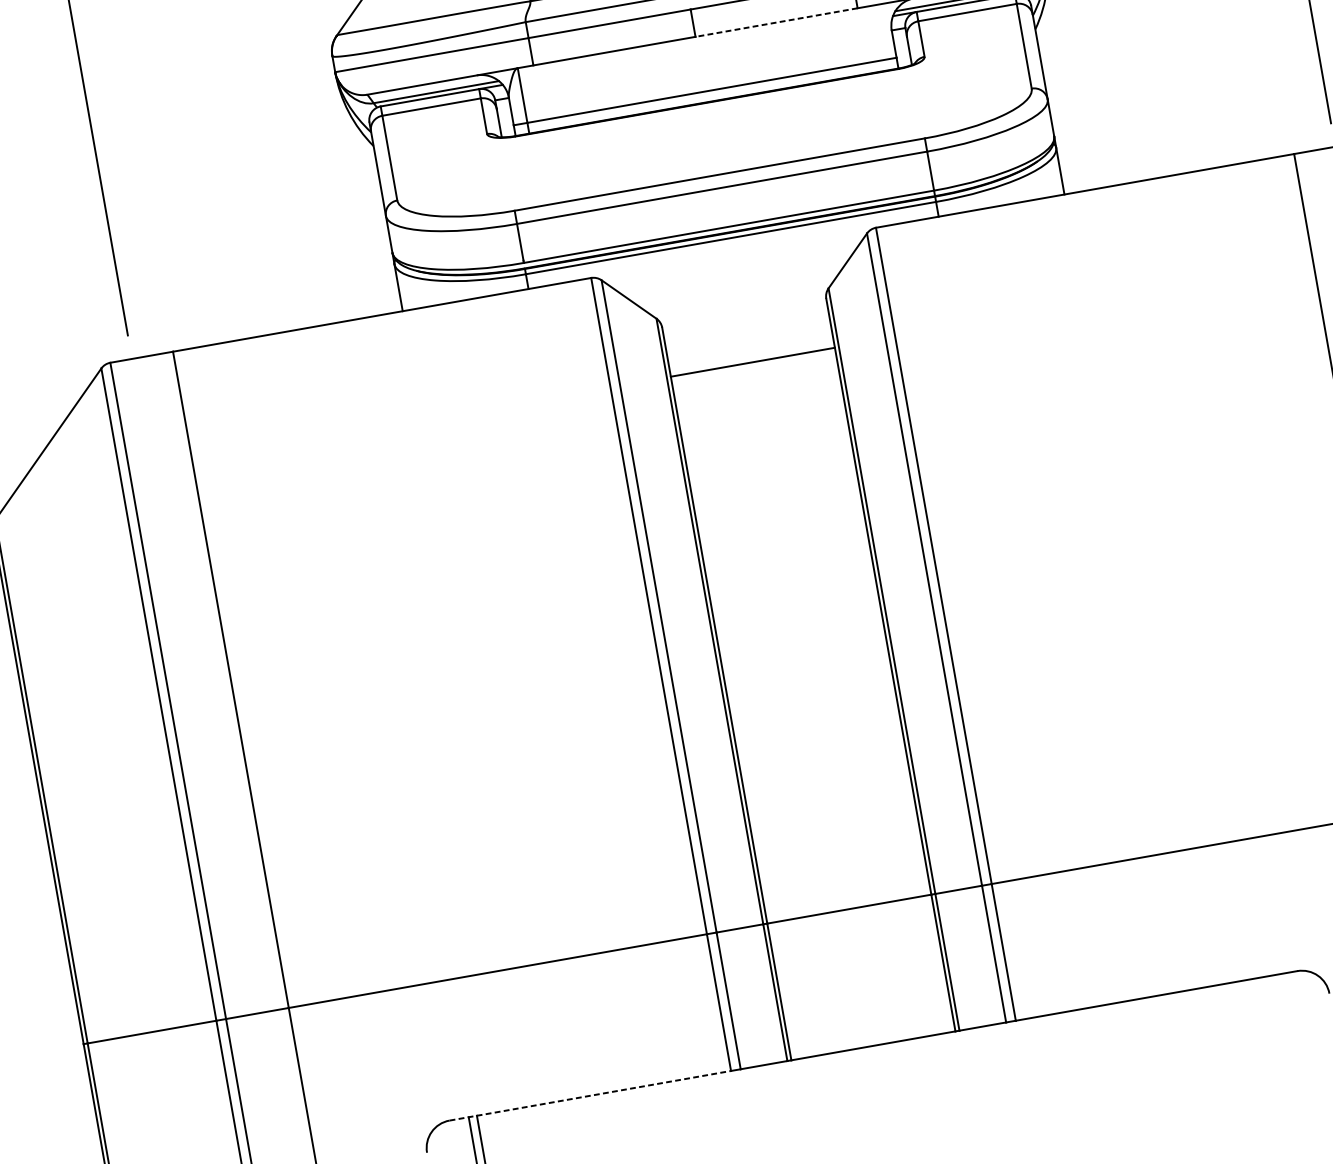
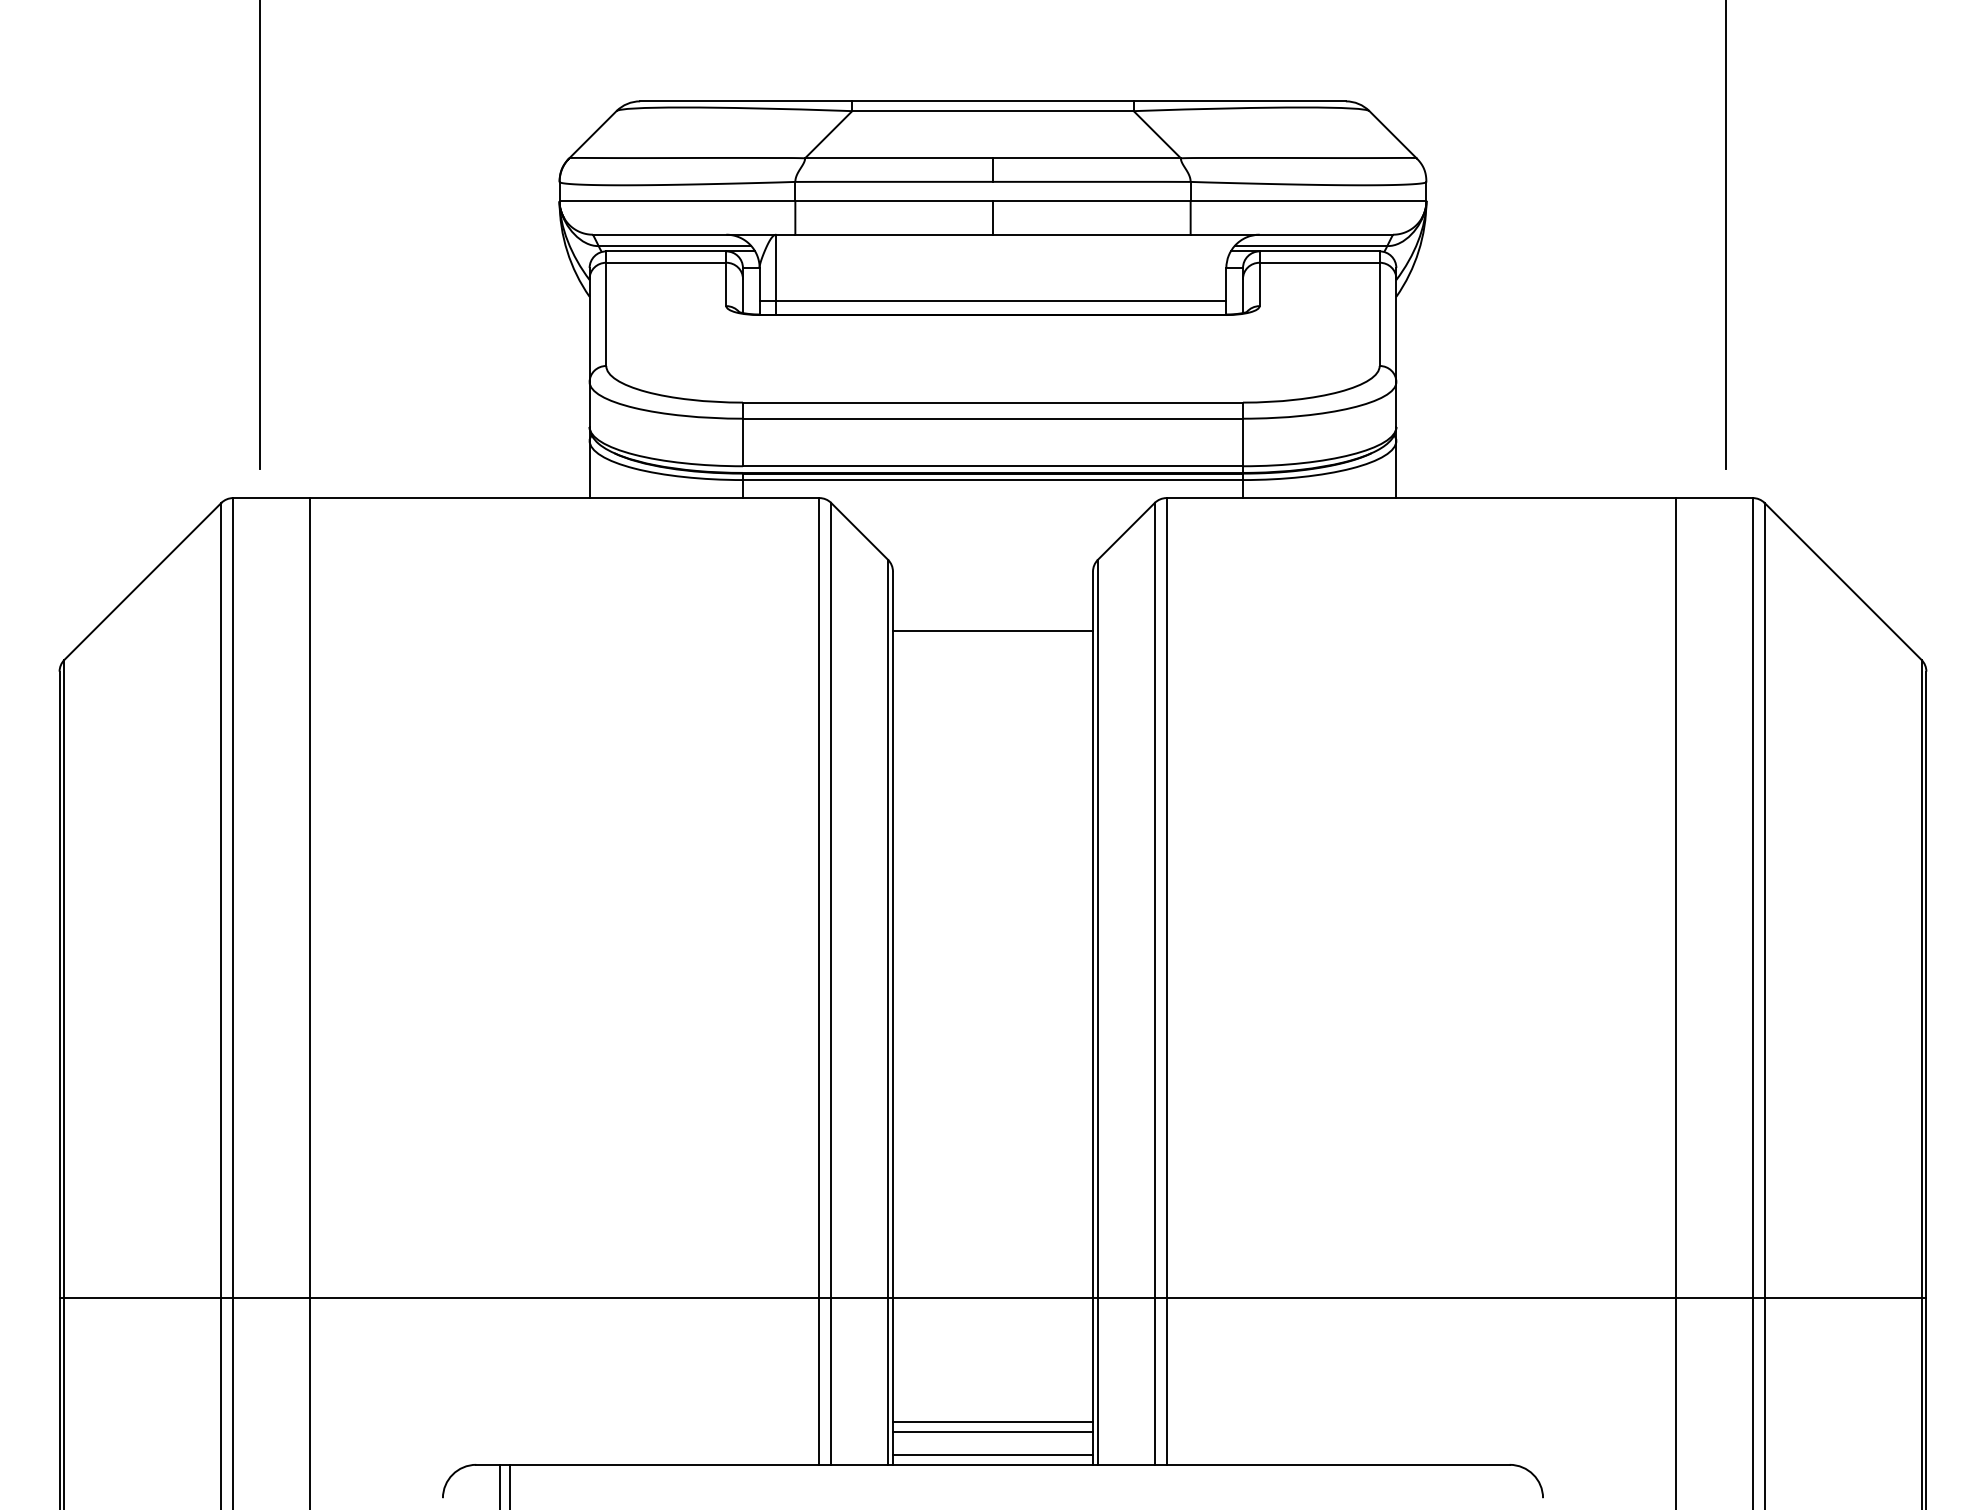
line: (776, 22) -> (1091, 234), dashed -> solid
line: (866, 1010) -> (992, 1421), added
line: (868, 1018) -> (992, 1431), added
line: (871, 1037) -> (992, 1454), added
line: (589, 1095) -> (647, 1464), dashed -> solid

